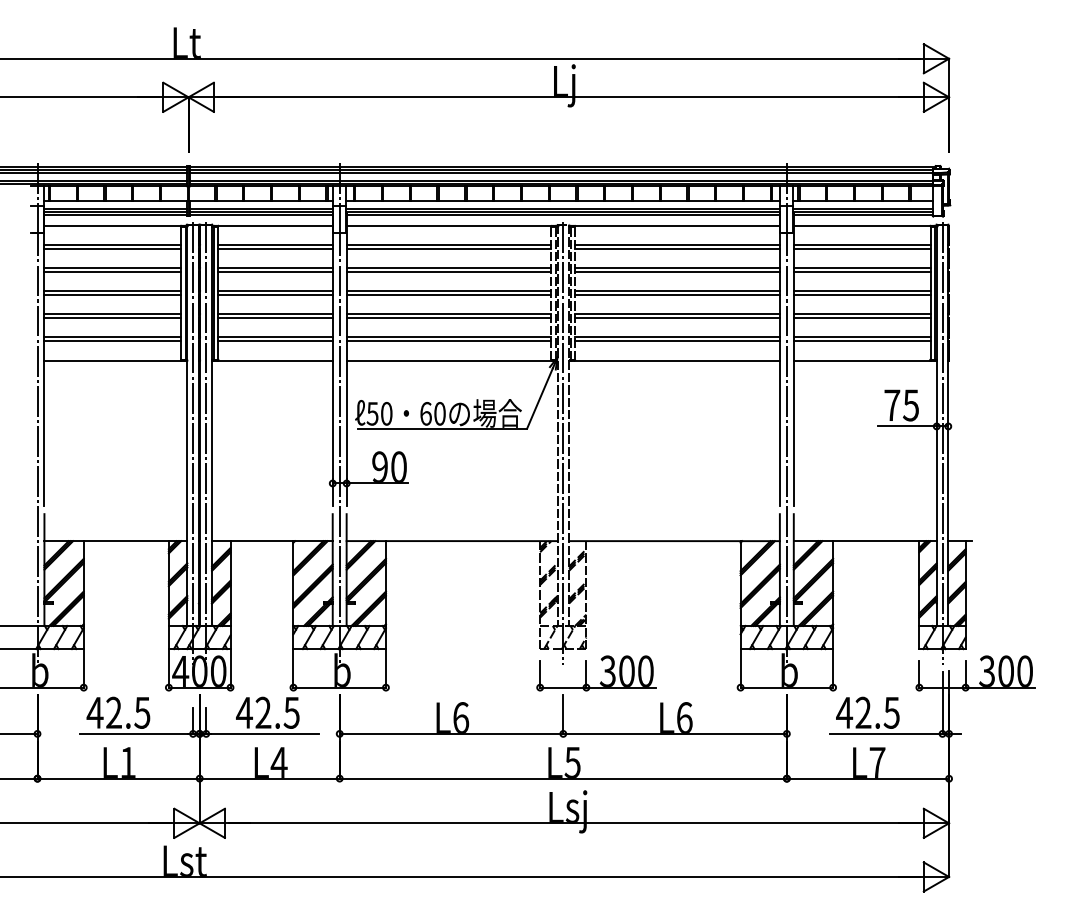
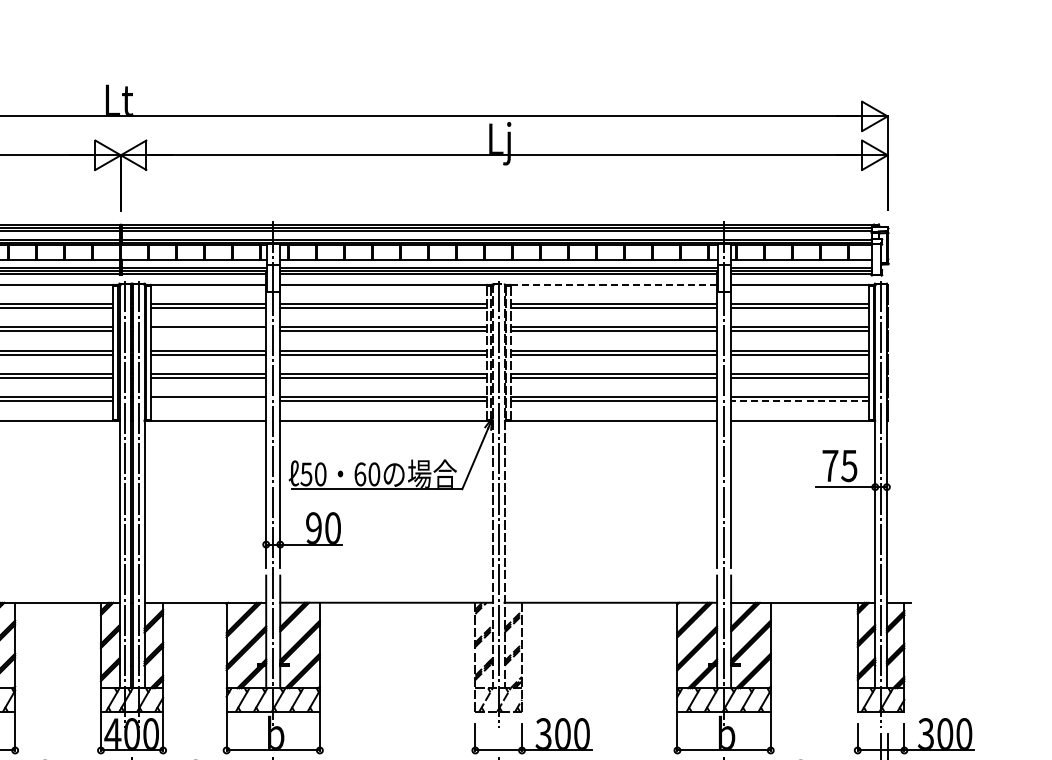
line: (678, 225) -> (614, 284), solid -> dashed
line: (275, 272) -> (208, 331), removed
line: (275, 341) -> (208, 401), removed
line: (861, 341) -> (799, 401), solid -> dashed

